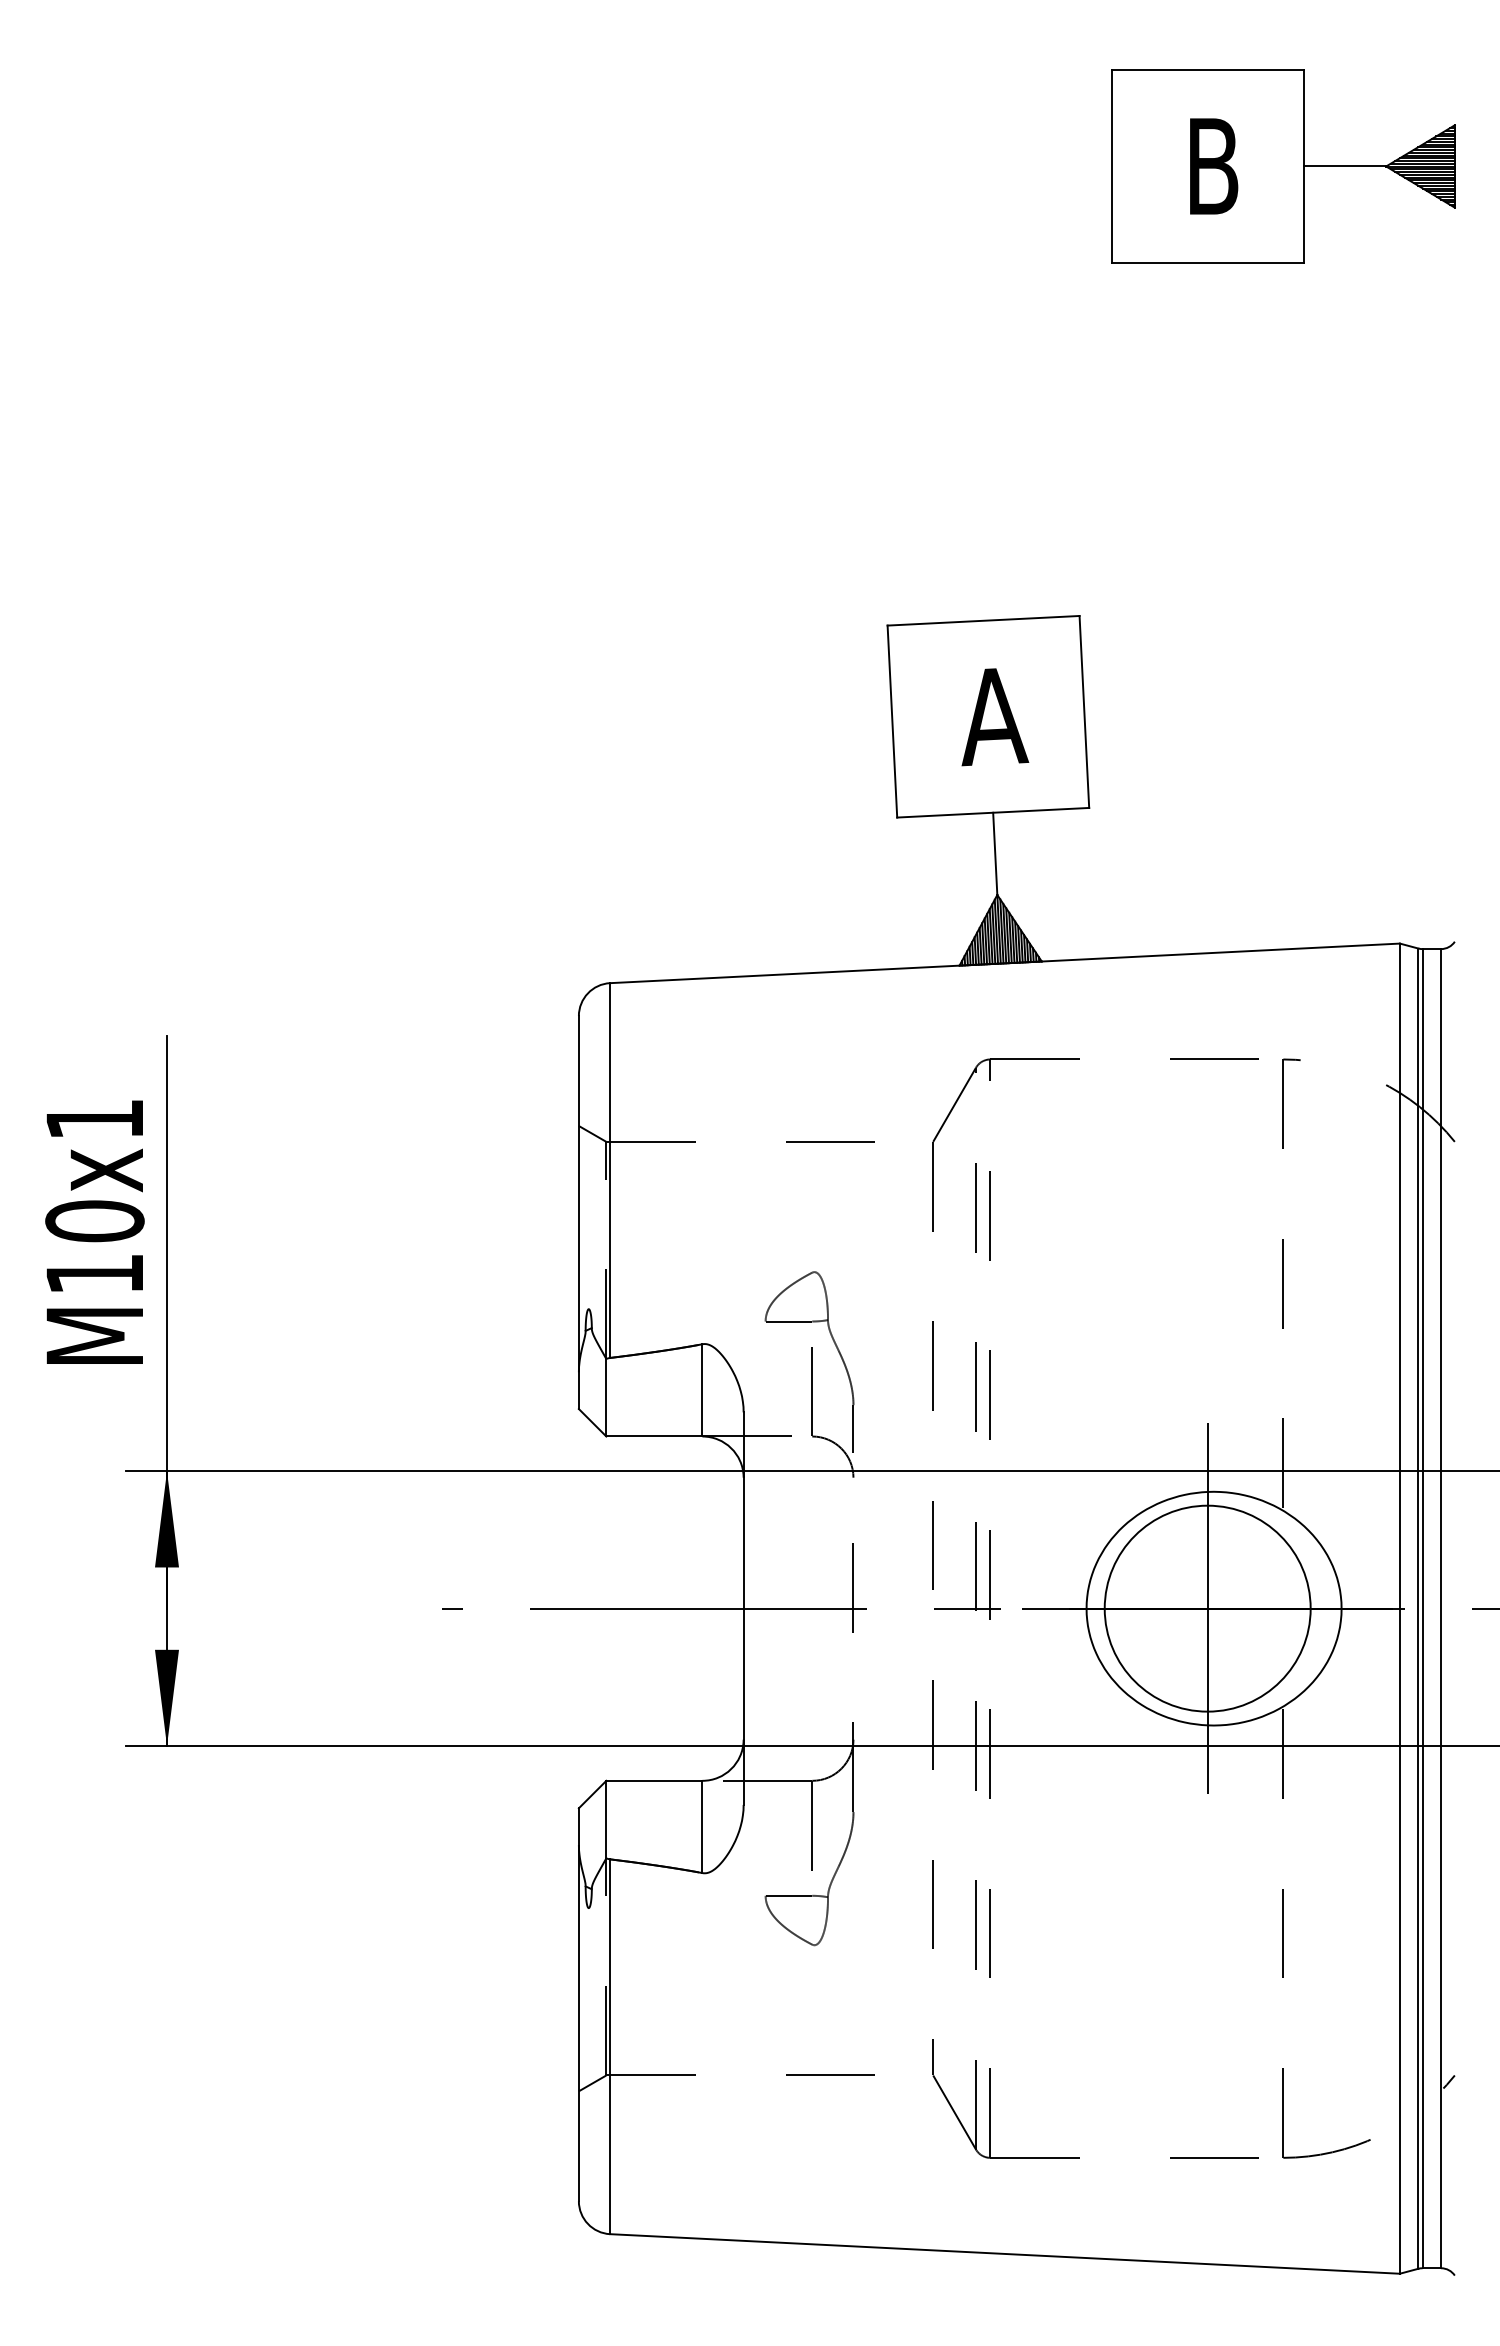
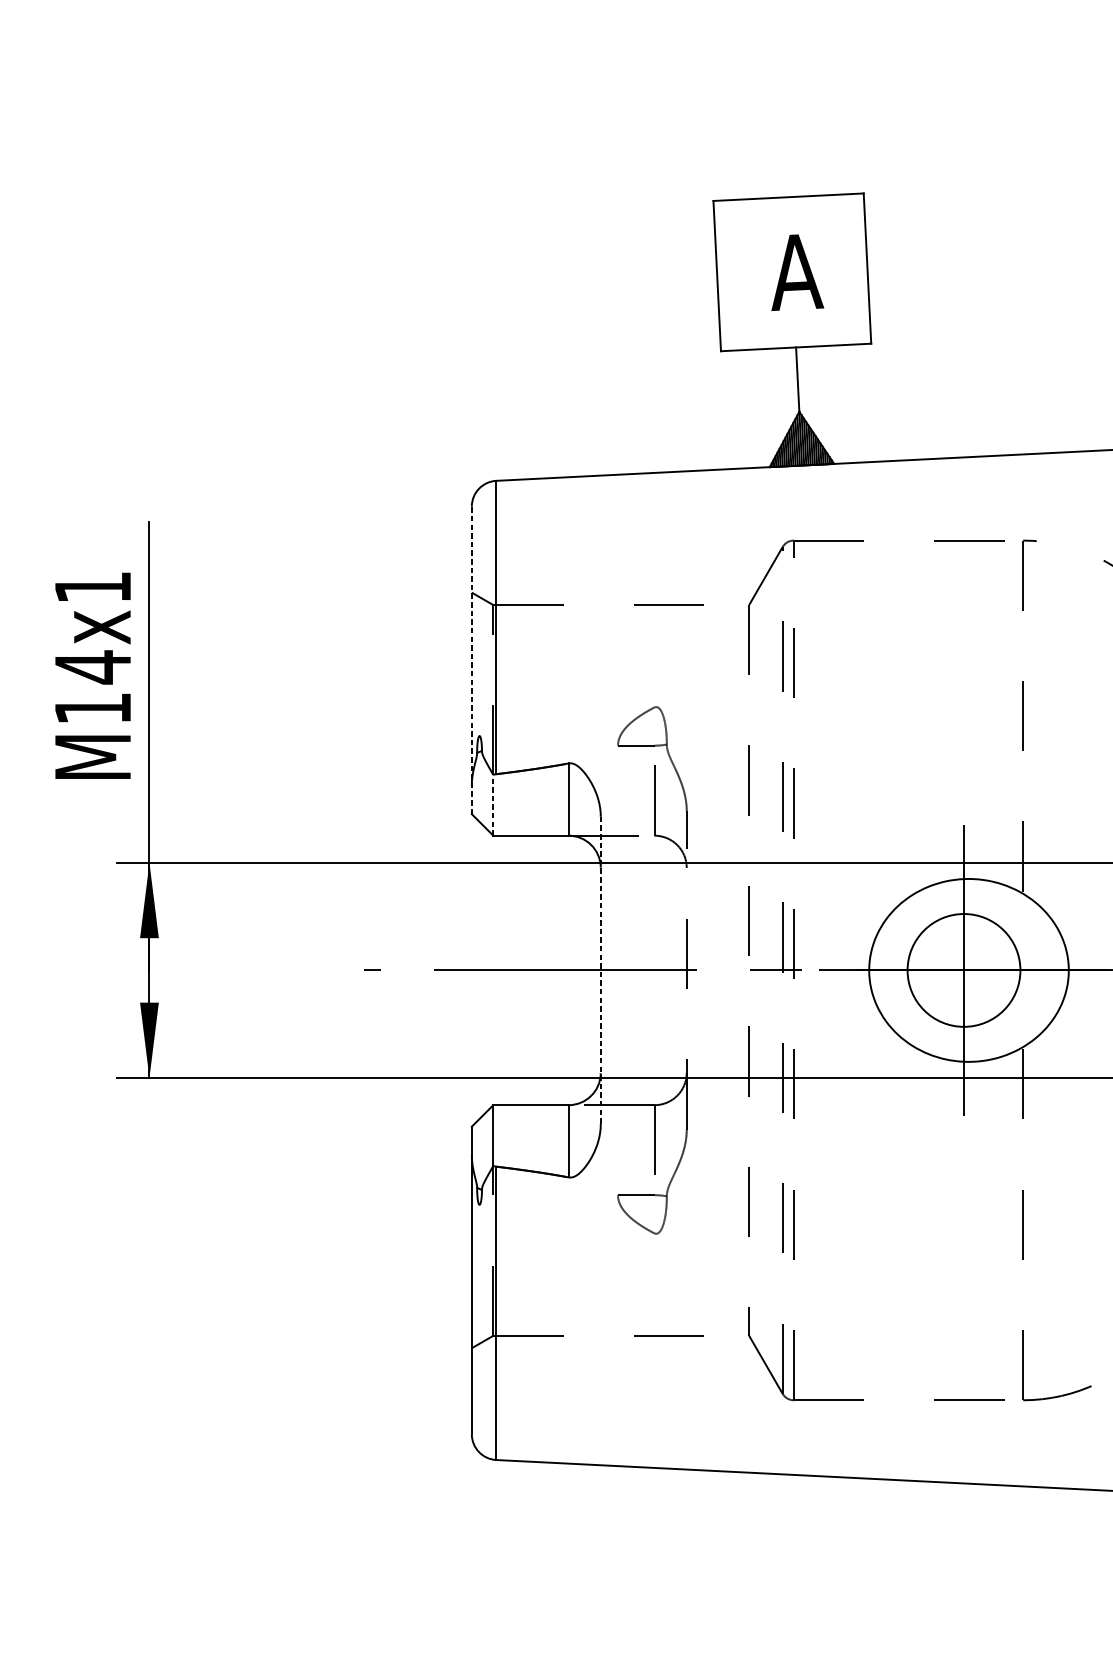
line: (578, 1212) -> (471, 660), solid -> dashed
text: (94, 1221) -> (92, 667), M10x1 -> M14x1
line: (606, 1397) -> (493, 805), solid -> dashed
circle: (1207, 1608) -> (963, 970), size x0.7
line: (743, 1609) -> (600, 971), solid -> dashed

